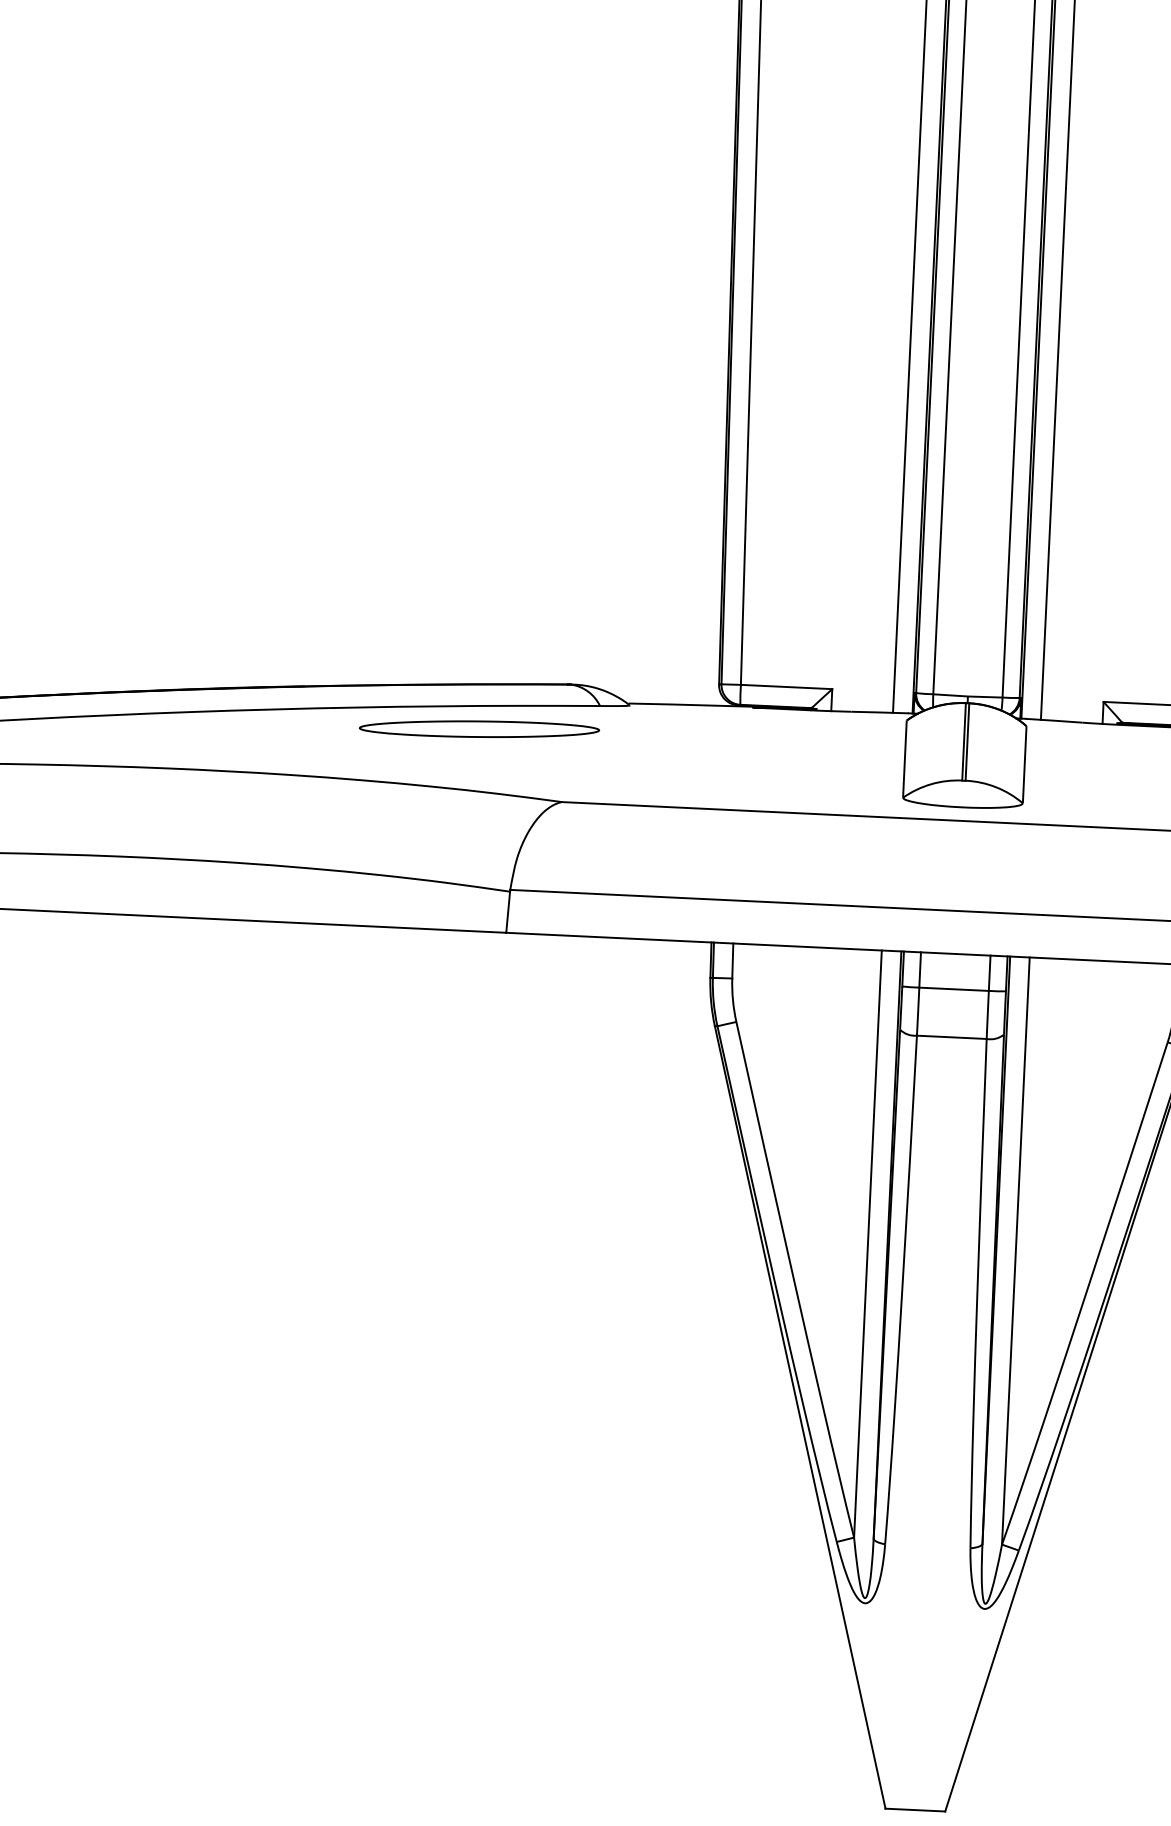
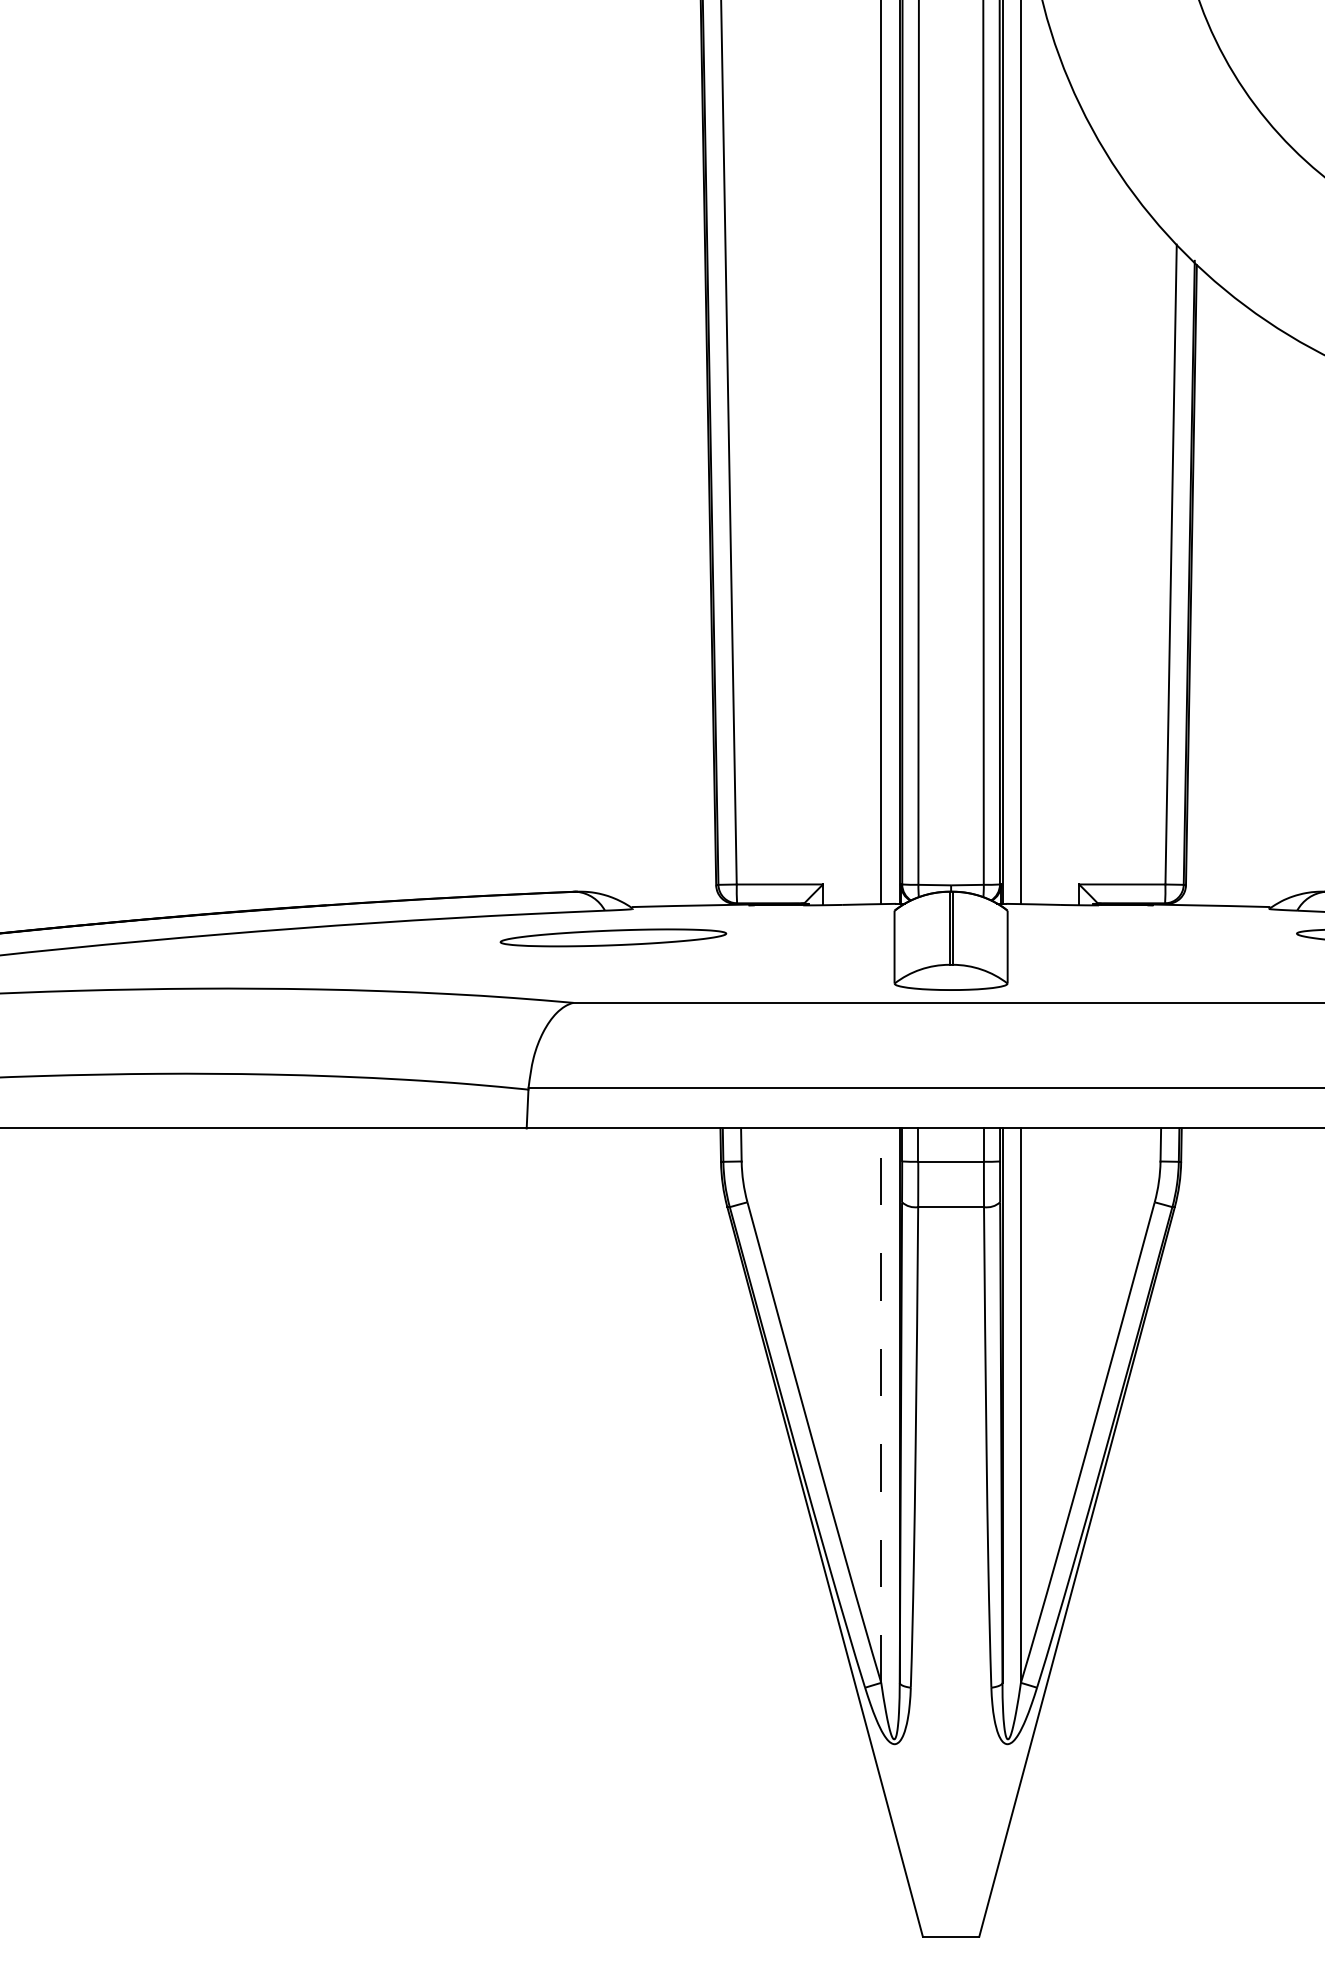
part: (479, 728) -> (613, 937), moved
line: (868, 1243) -> (881, 1405), solid -> dashed

